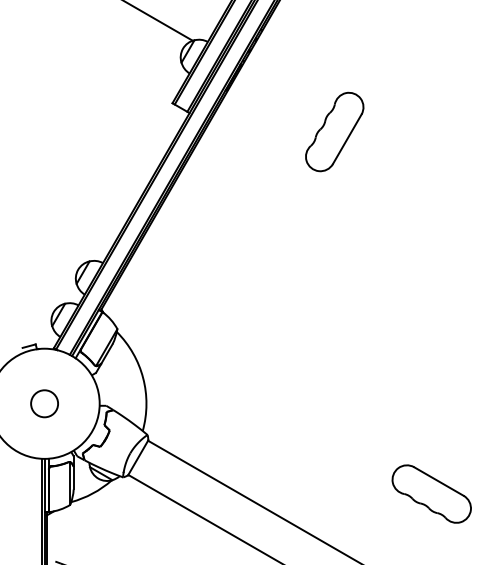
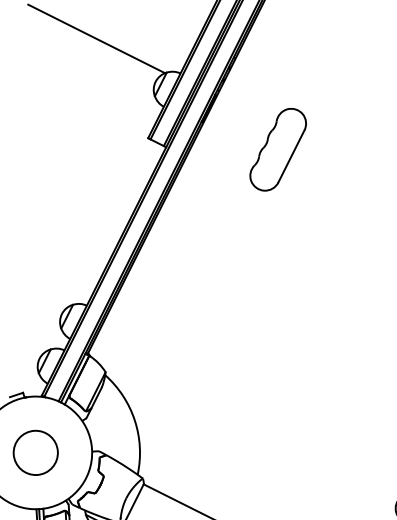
part: (334, 131) -> (277, 149), moved
circle: (44, 403) -> (35, 452), size x1.6

